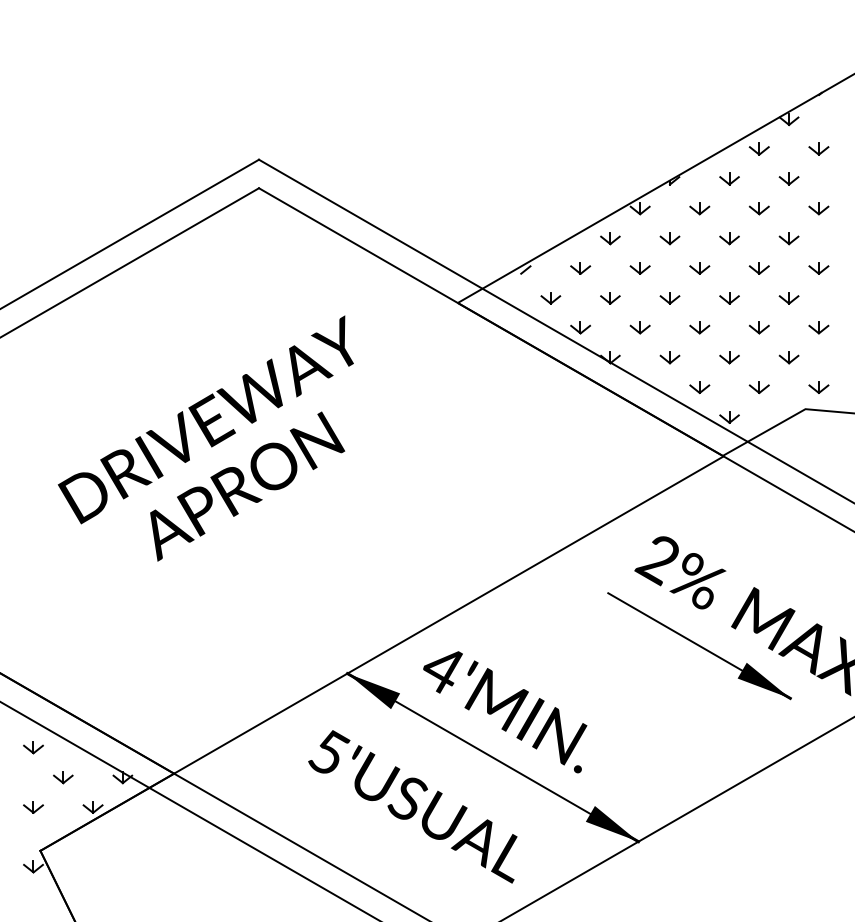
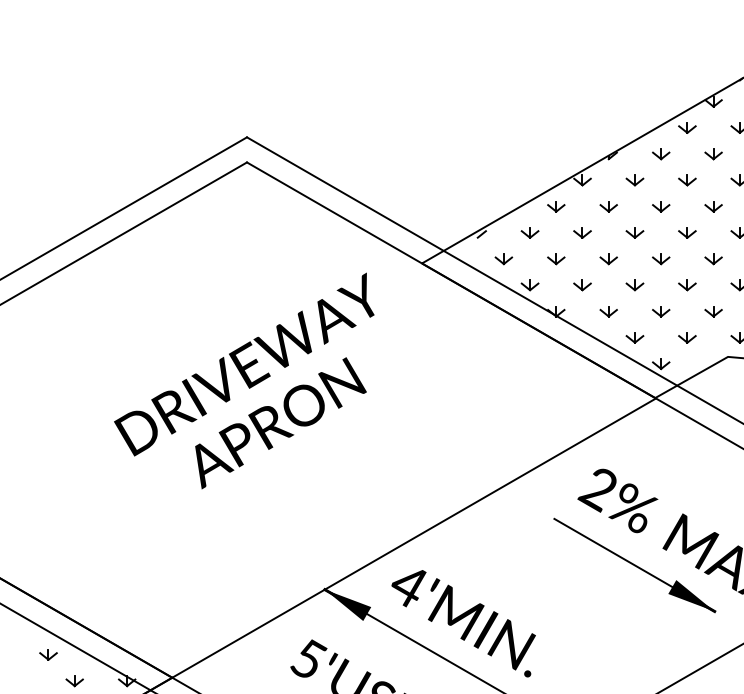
text: (205, 438) -> (243, 380), moved

